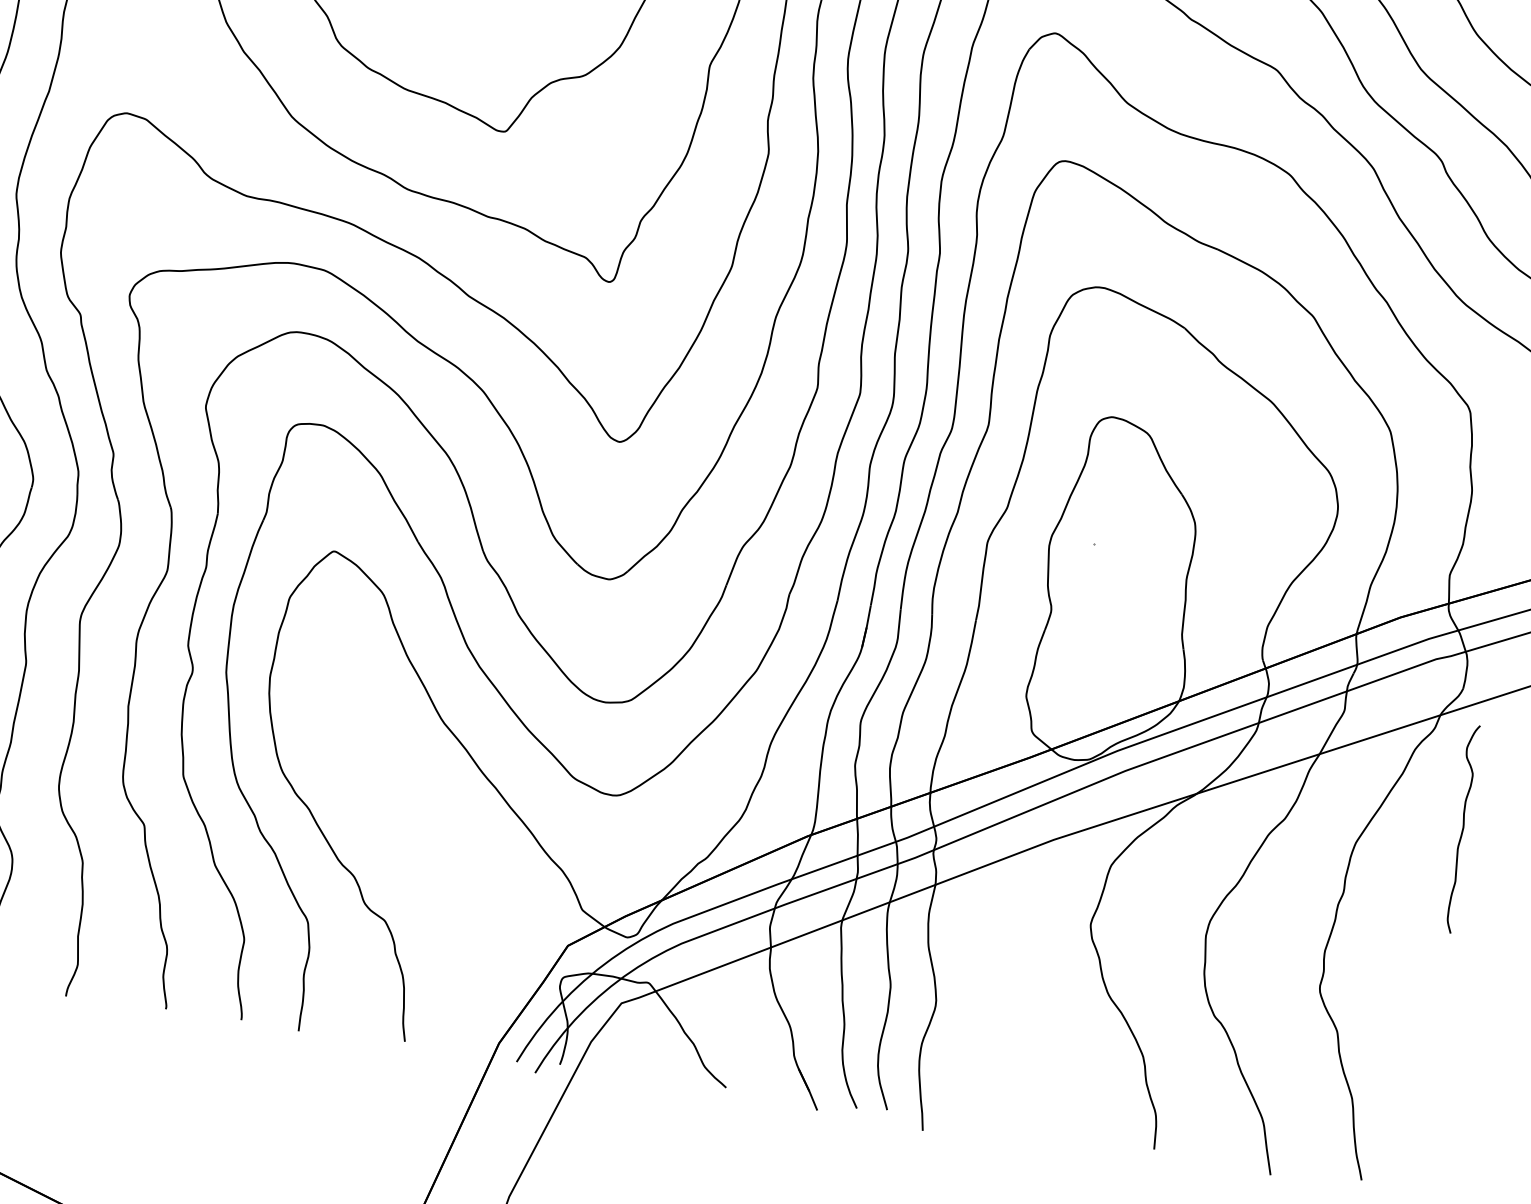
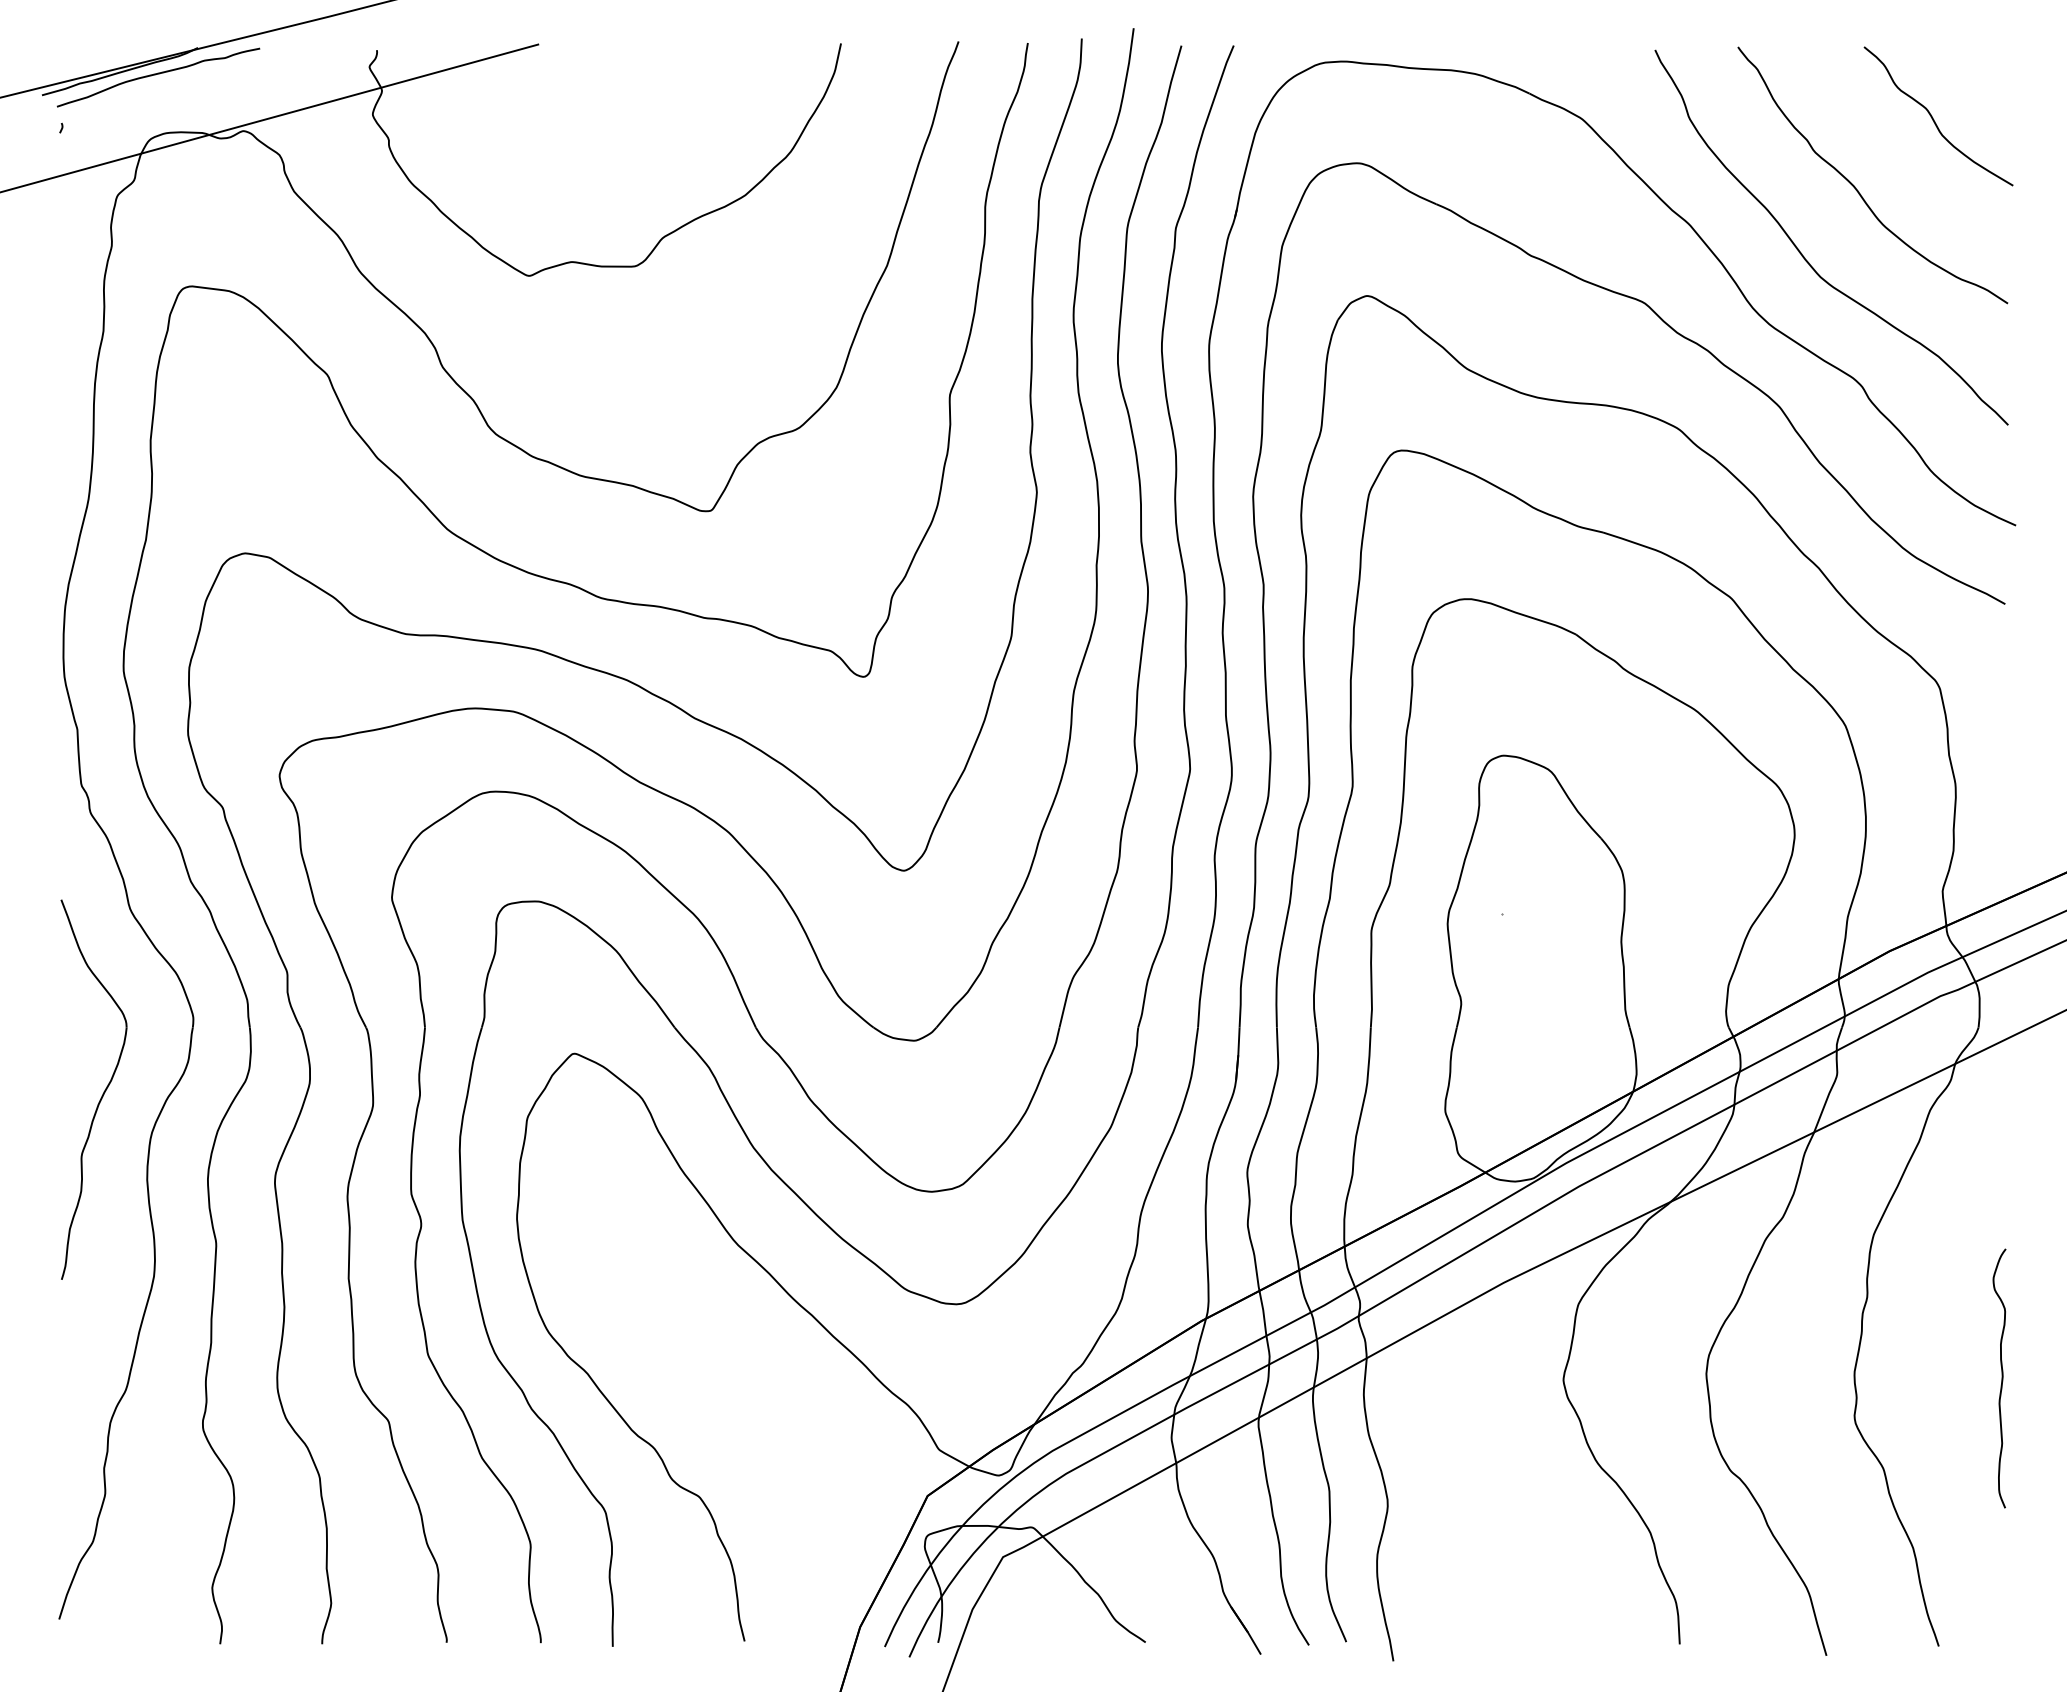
curve: (1462, 829) -> (2001, 1378), moved

